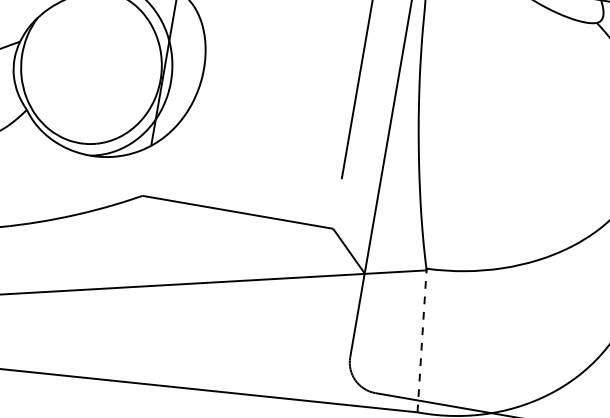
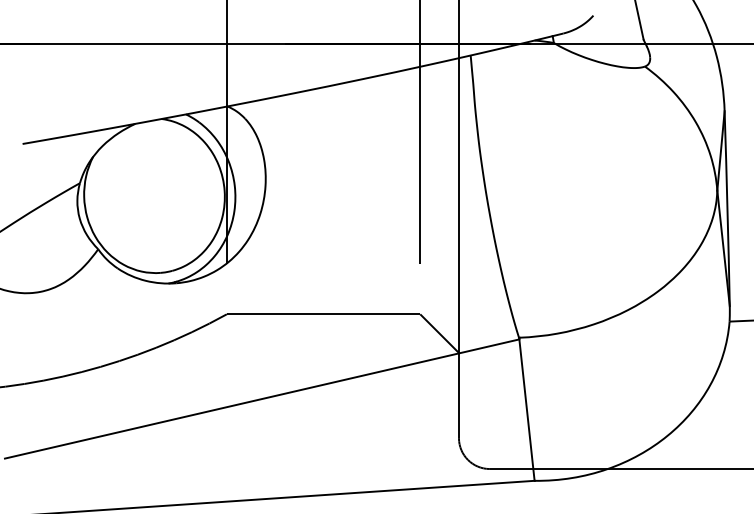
line: (421, 340) -> (526, 409), dashed -> solid

